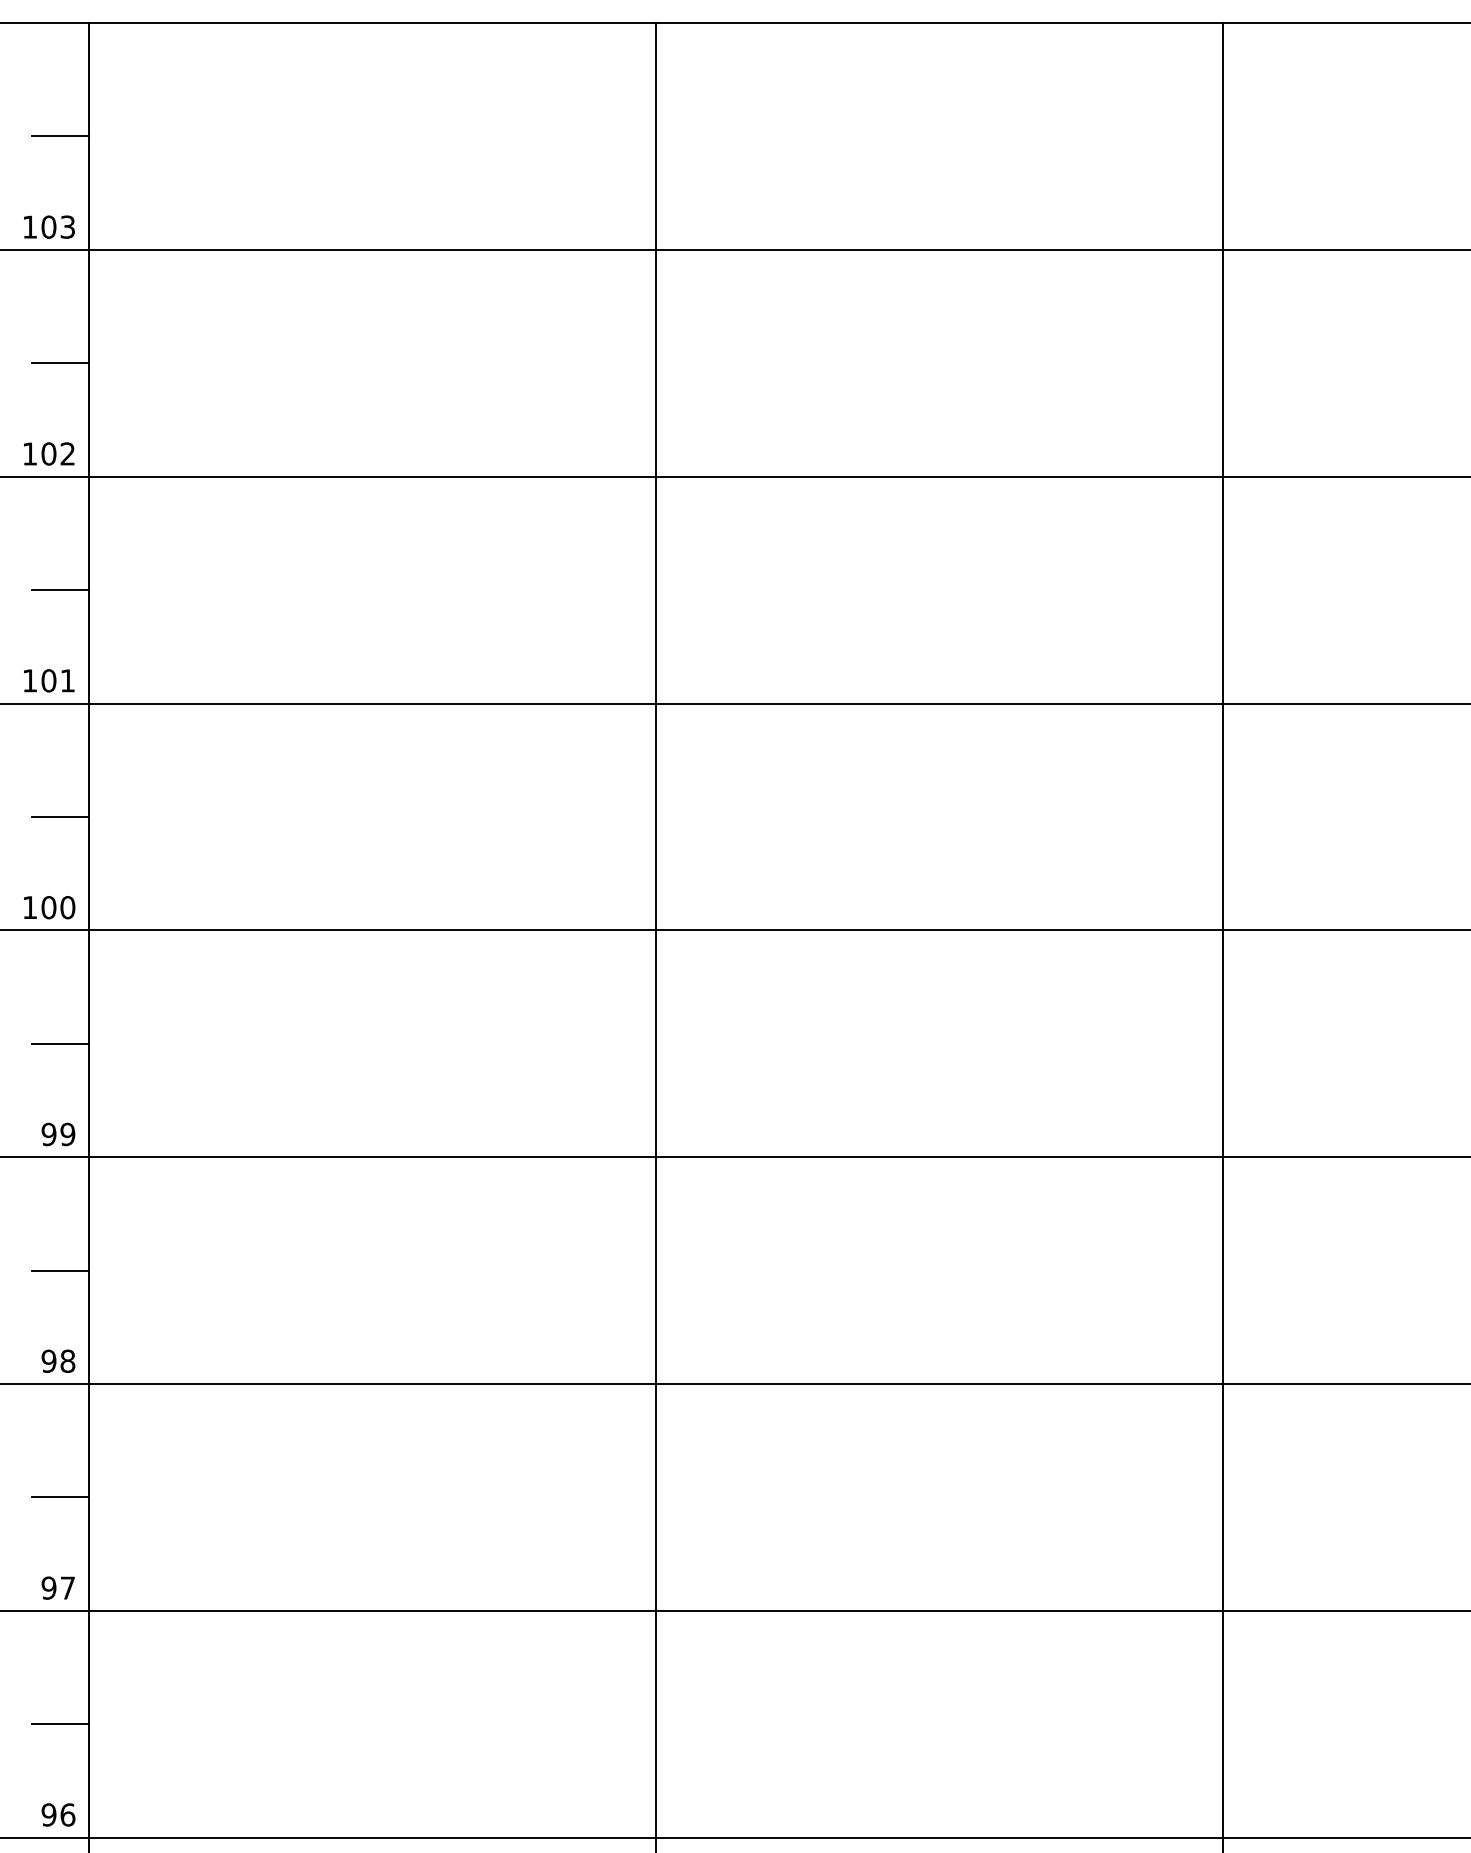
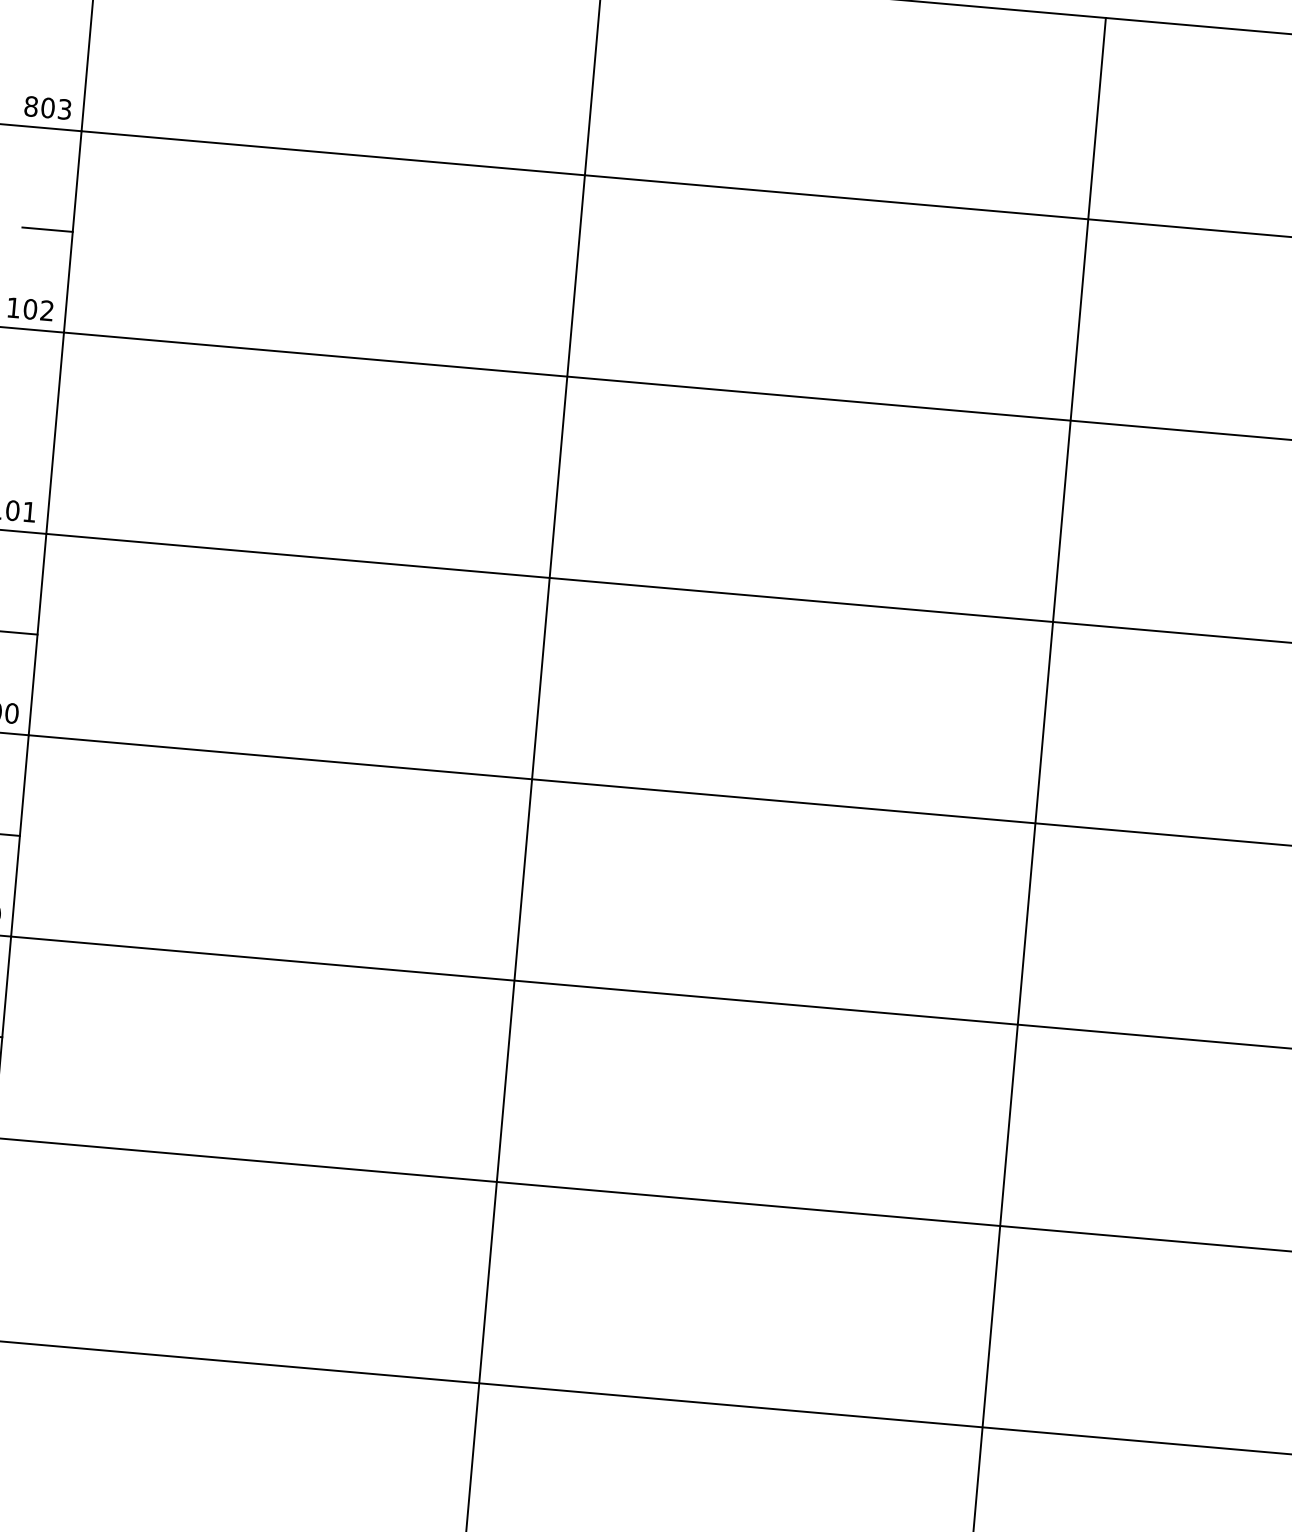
line: (60, 136) -> (65, 28), removed
text: (29, 226) -> (30, 105), 103 -> 803
line: (60, 590) -> (30, 431), removed

